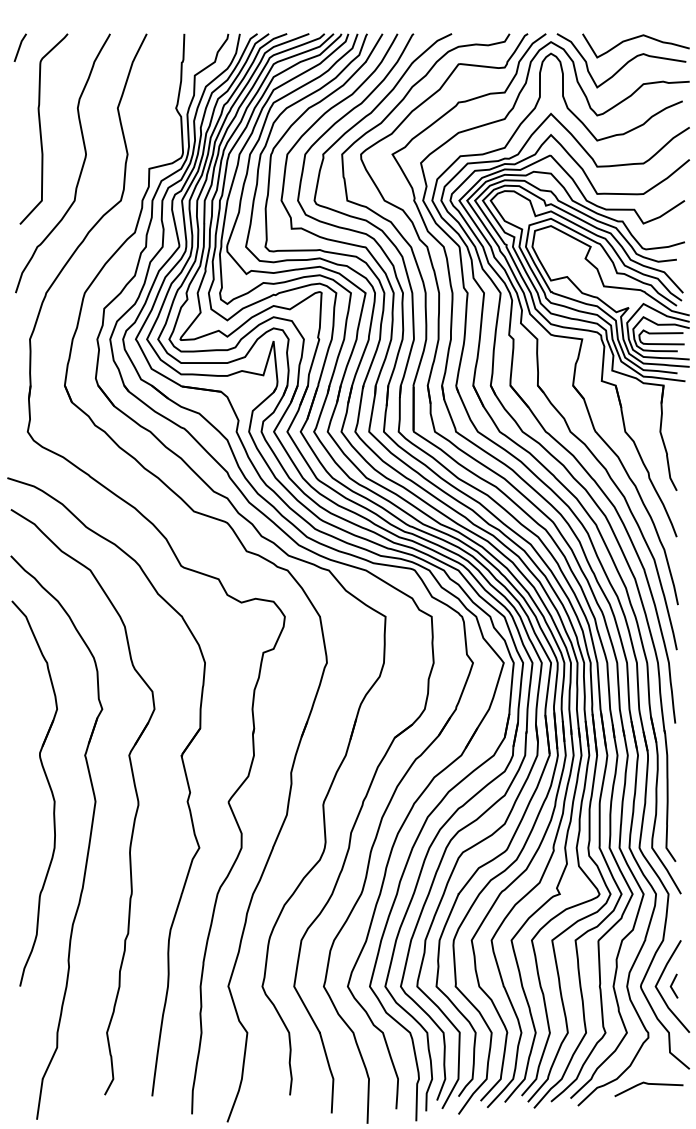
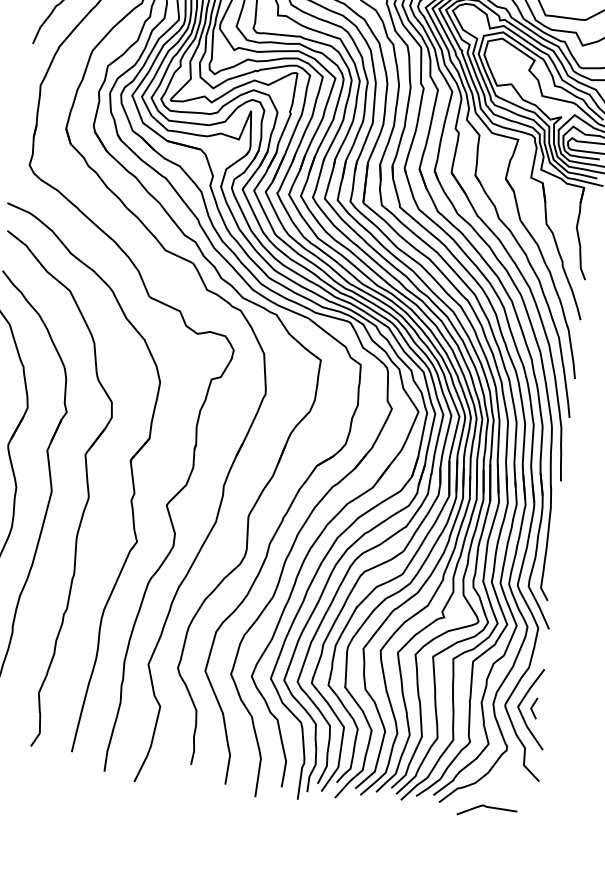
line: (648, 1084) -> (487, 807), moved

